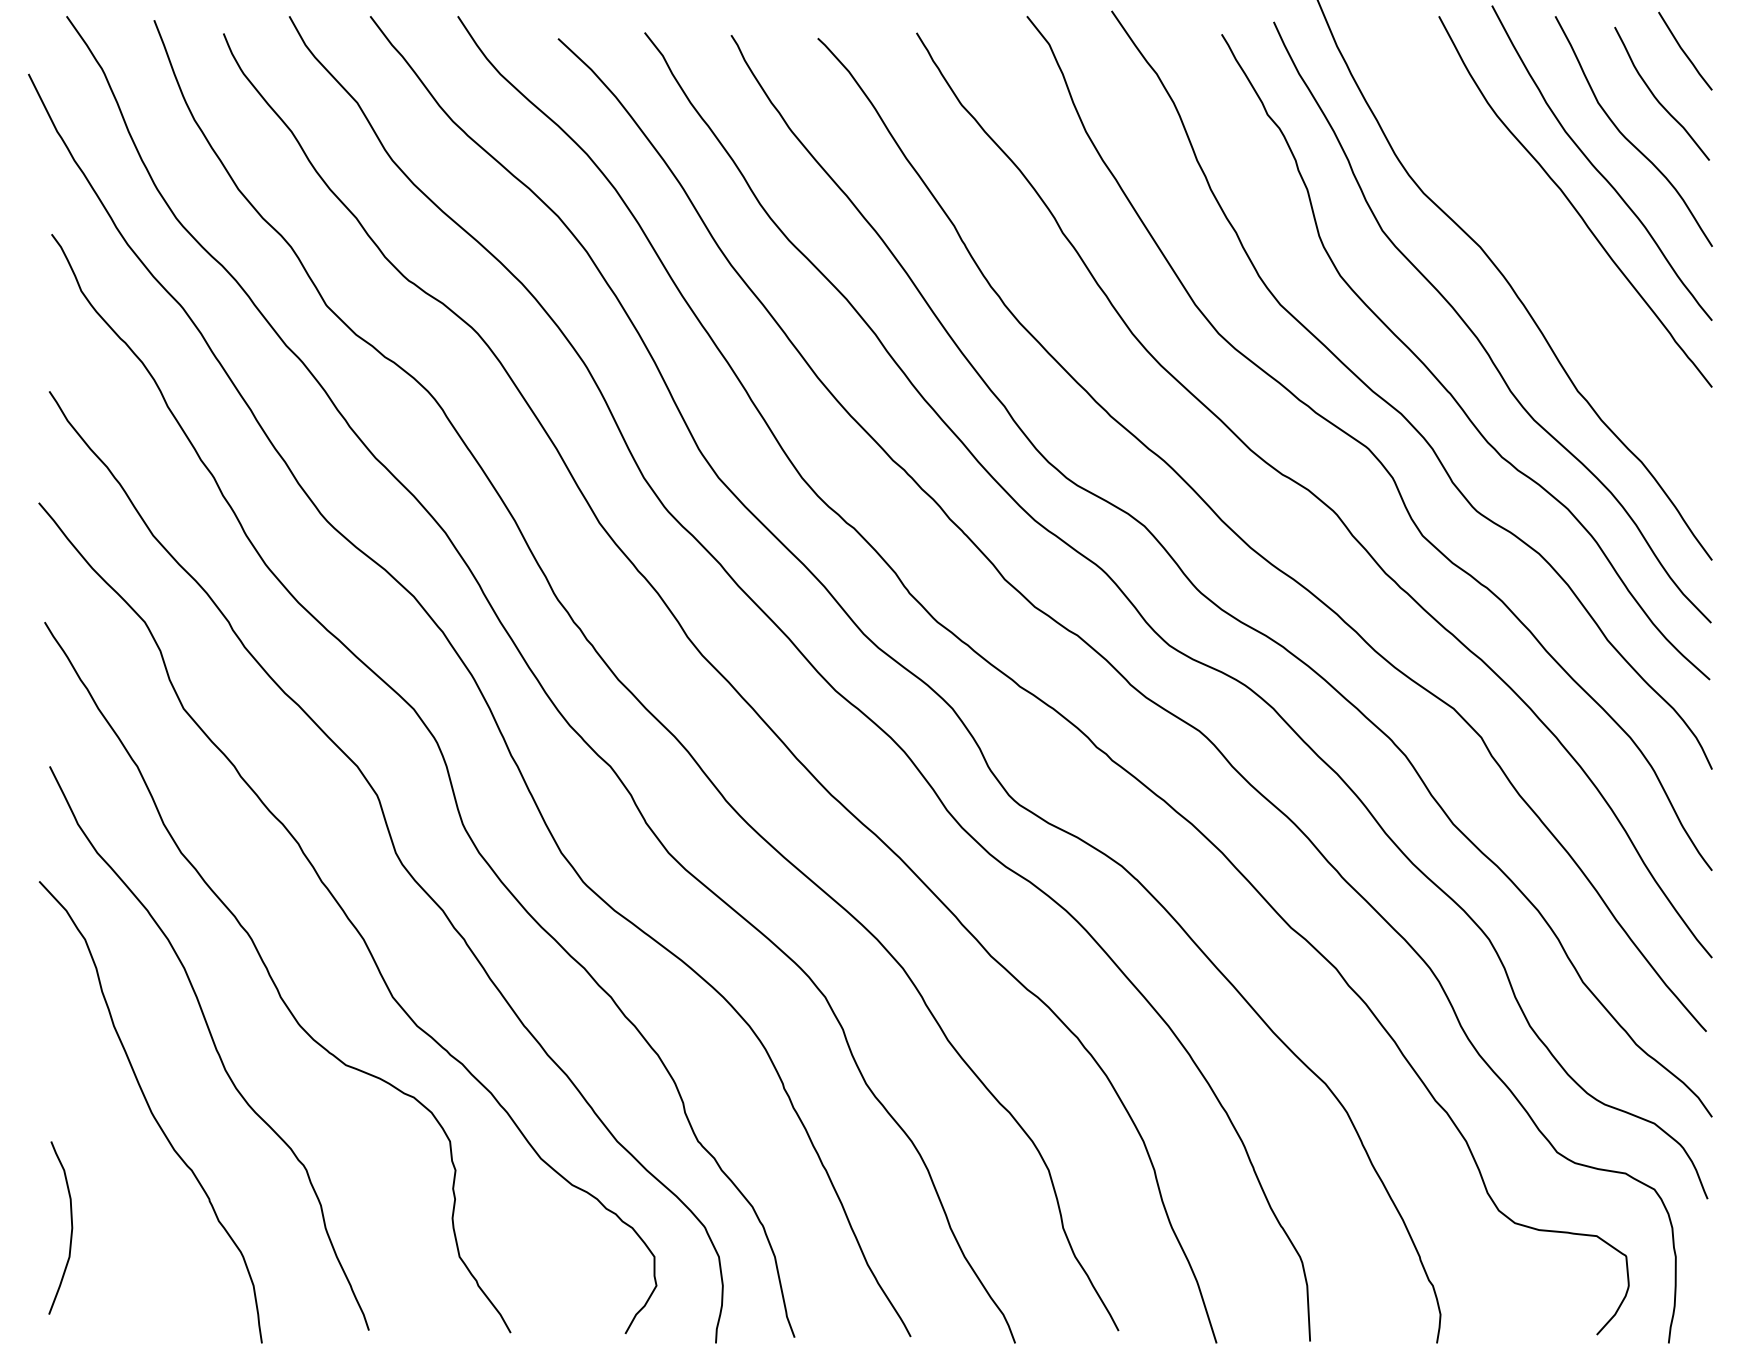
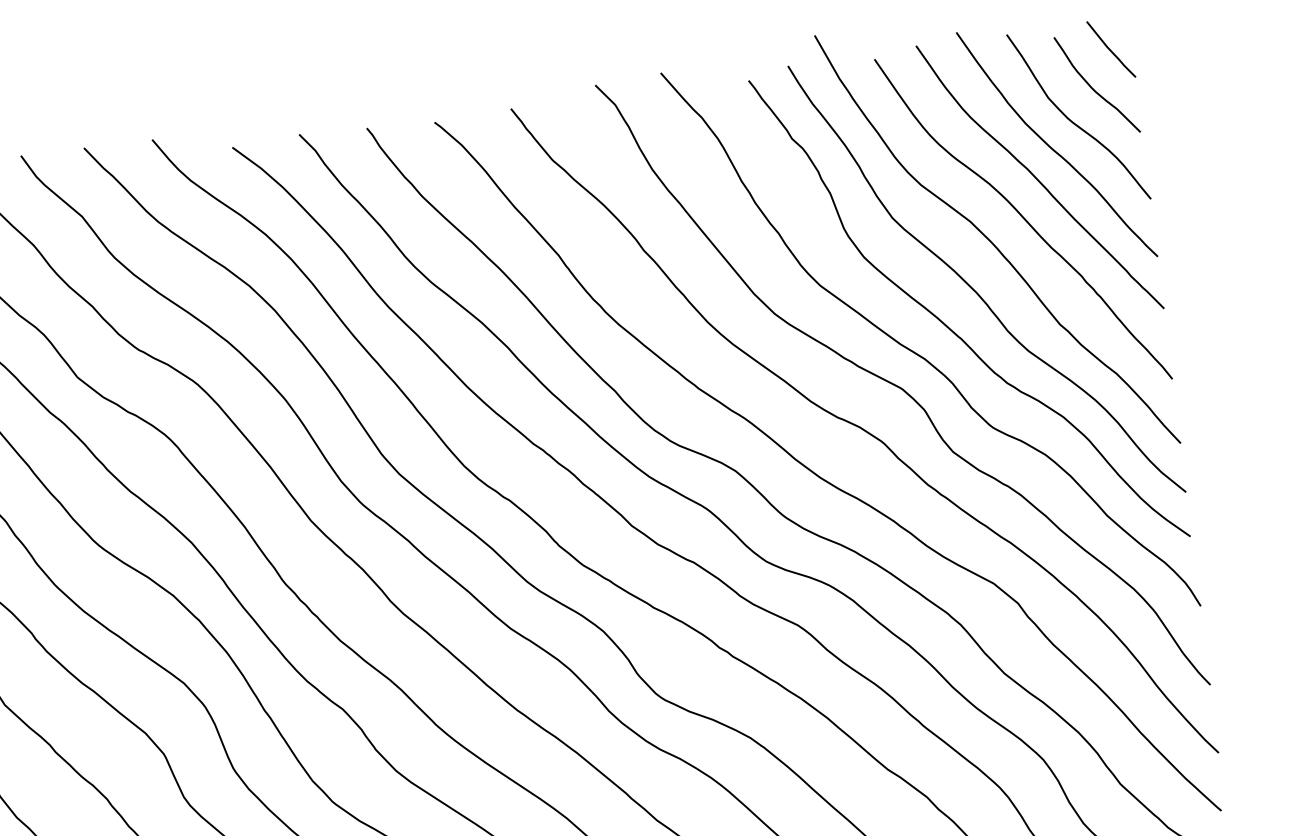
curve: (1547, 251) -> (1023, 218), added

